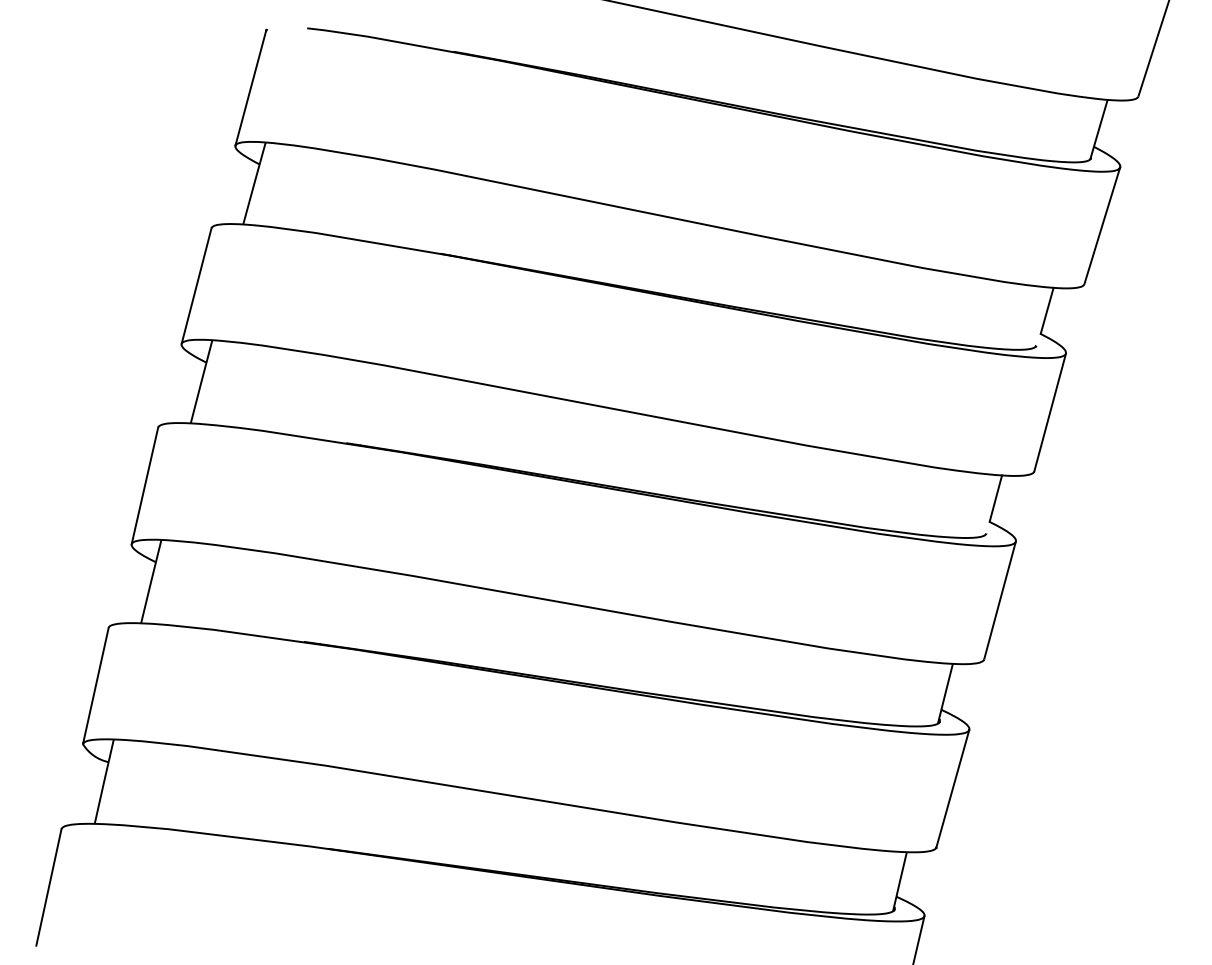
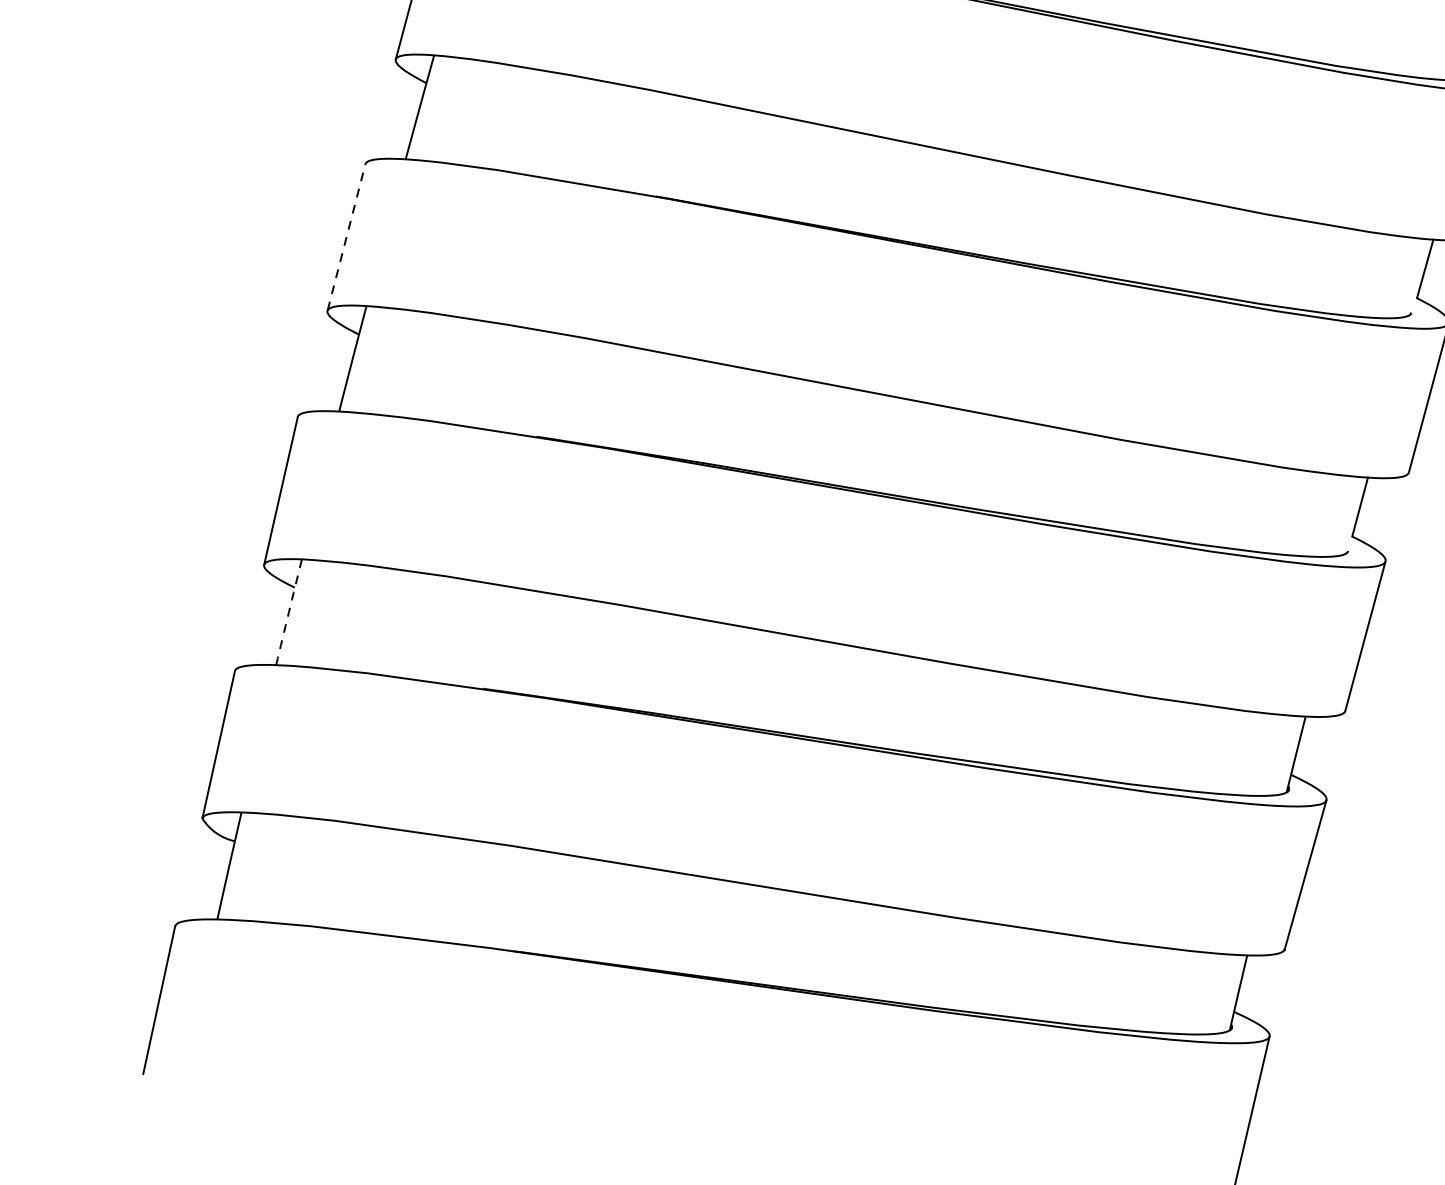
line: (196, 285) -> (346, 236), solid -> dashed
arc: (151, 581) -> (289, 612), solid -> dashed

